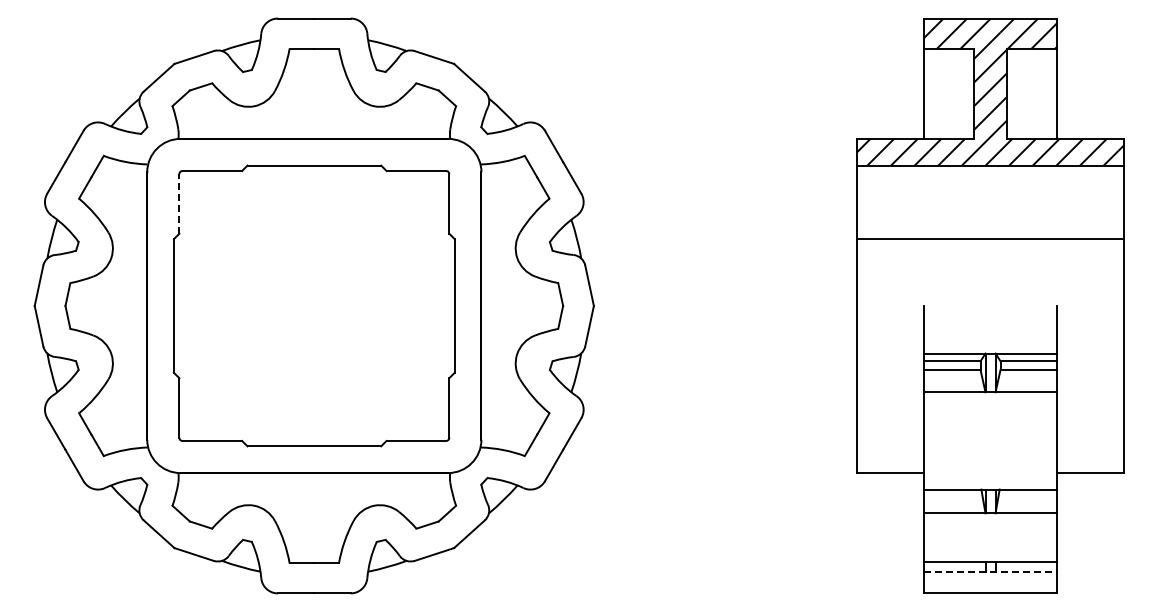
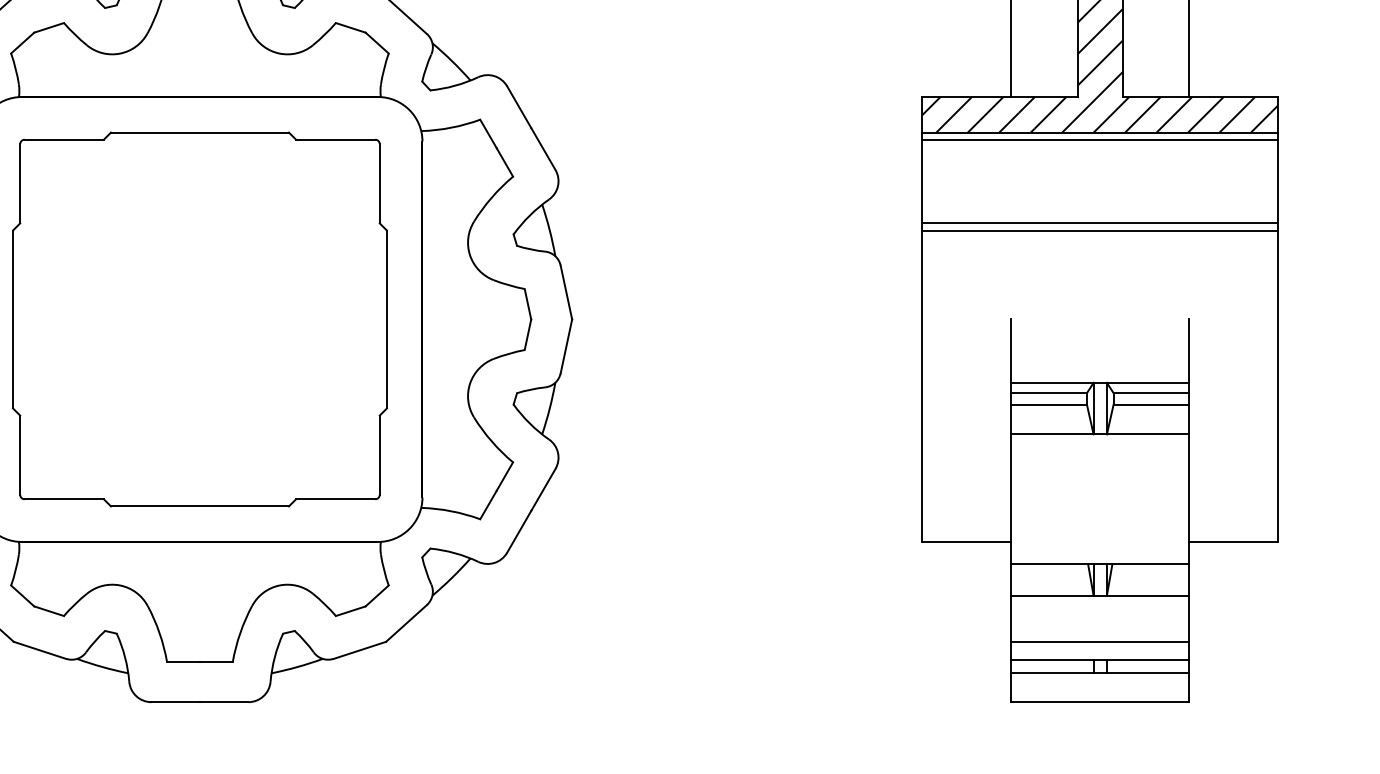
line: (990, 170) -> (1100, 139), added
line: (179, 204) -> (20, 184), dashed -> solid
line: (990, 233) -> (1100, 222), added
line: (990, 548) -> (1100, 642), added
line: (990, 571) -> (1100, 673), dashed -> solid

